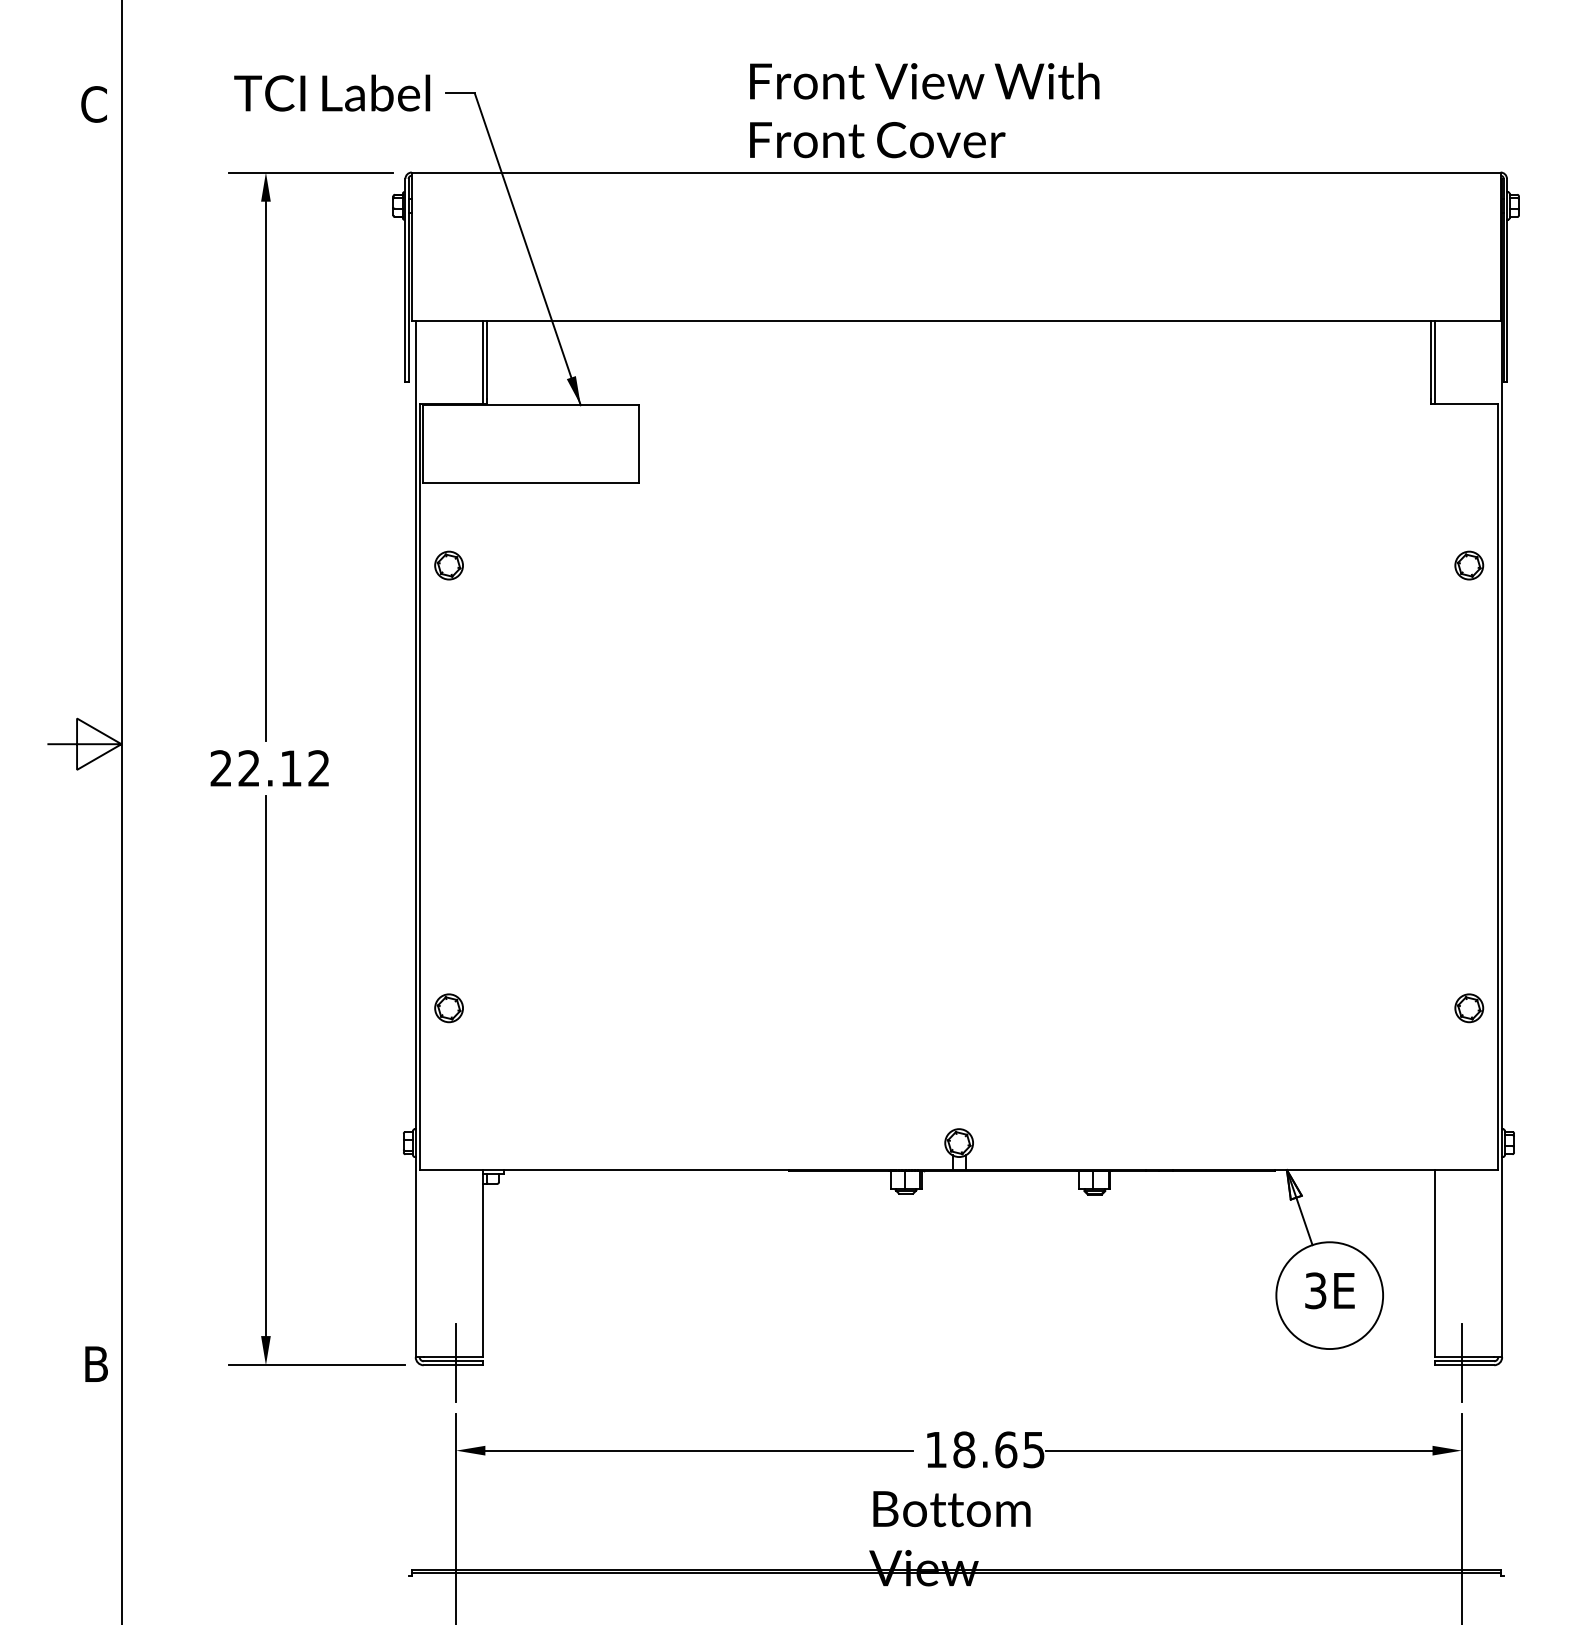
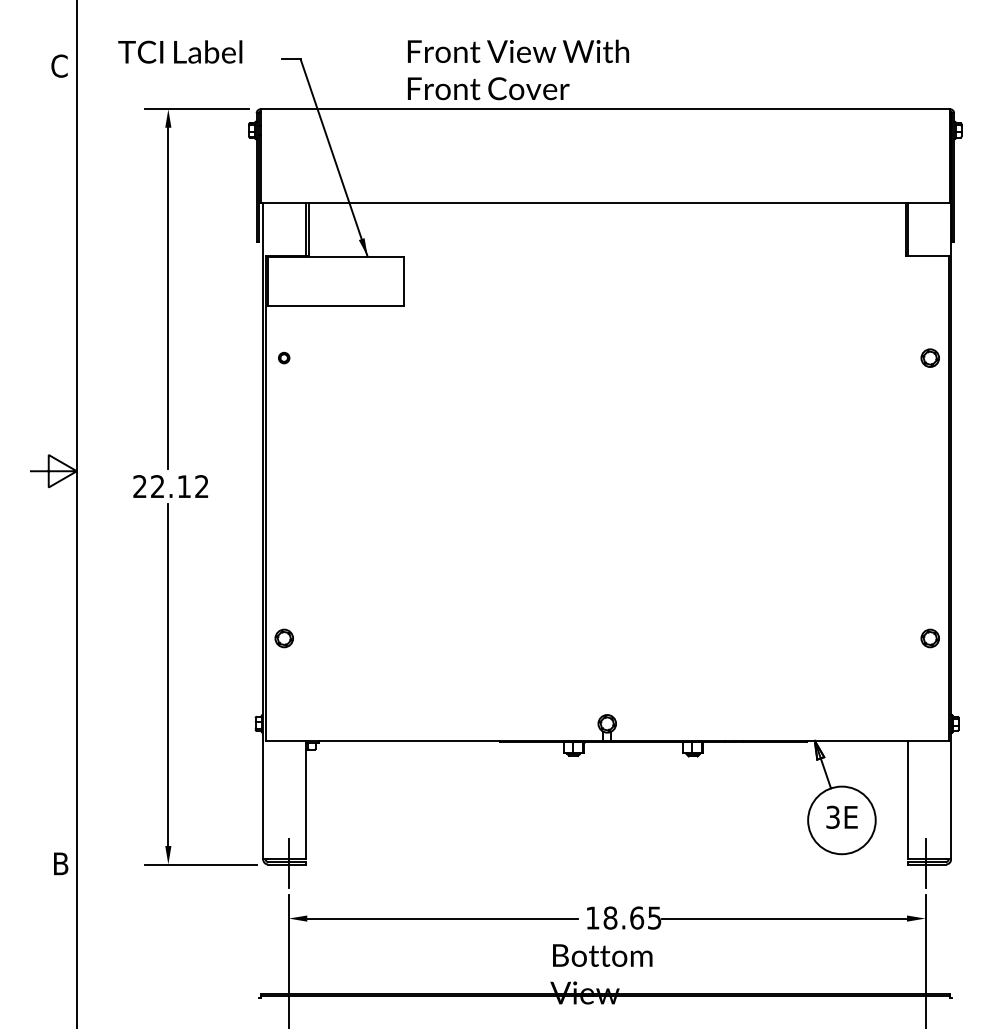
text: (332, 92) -> (180, 51), moved
text: (924, 109) -> (518, 69), moved
part: (447, 564) -> (283, 357), size x0.6

